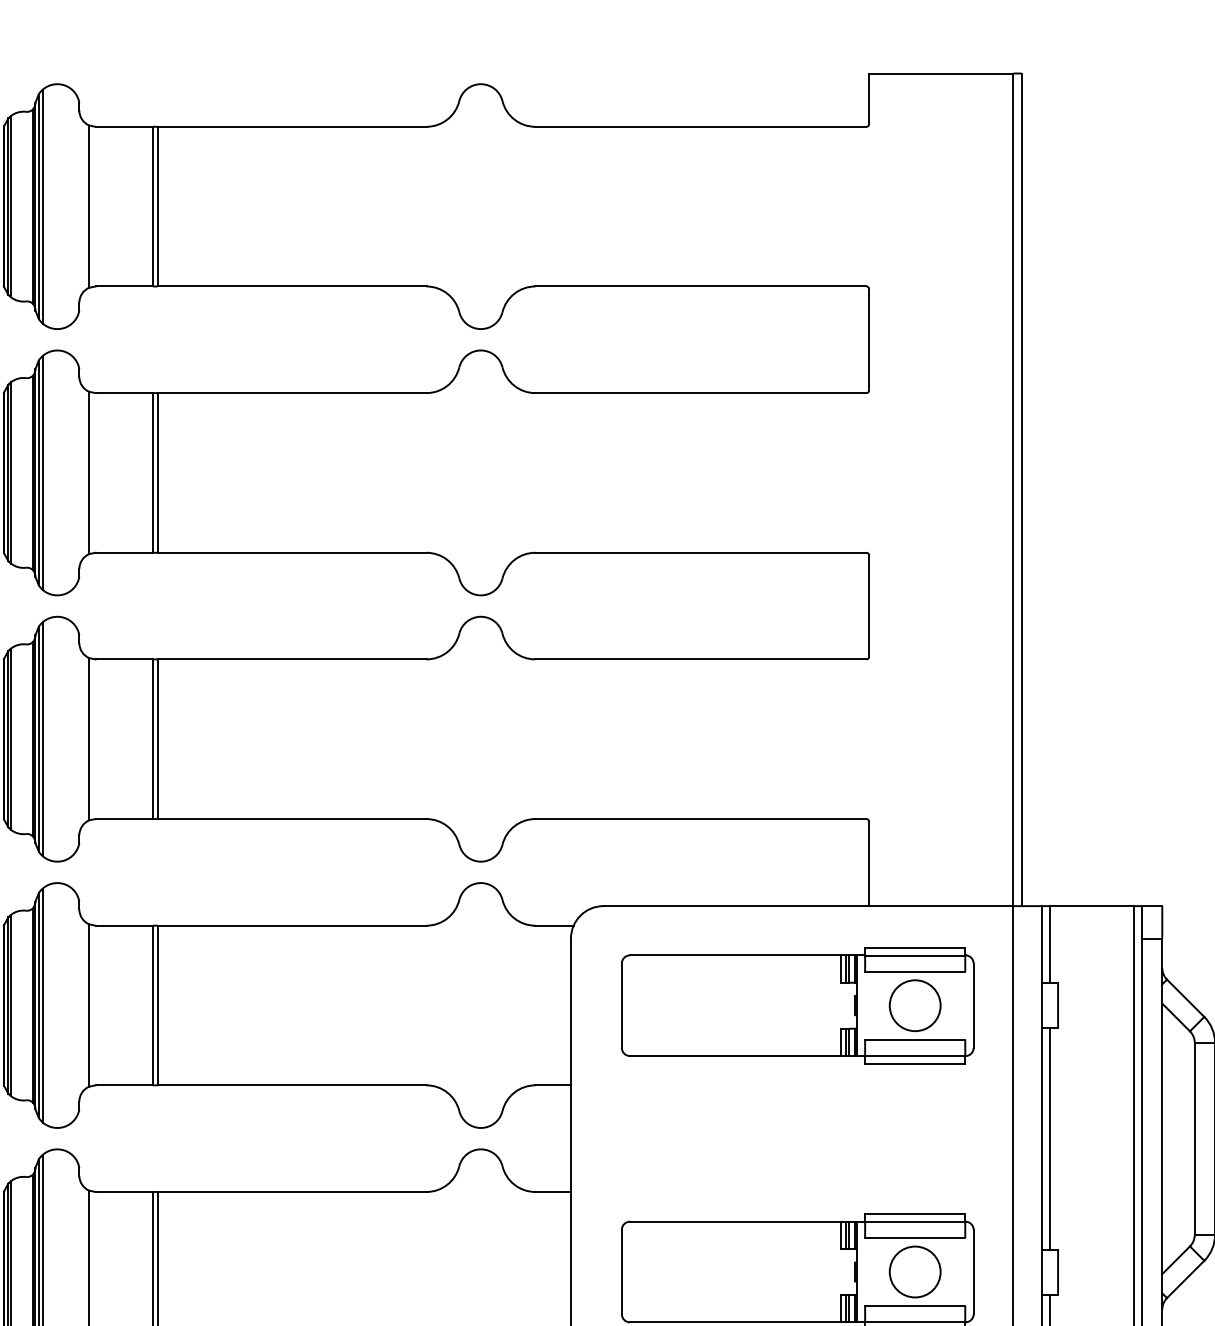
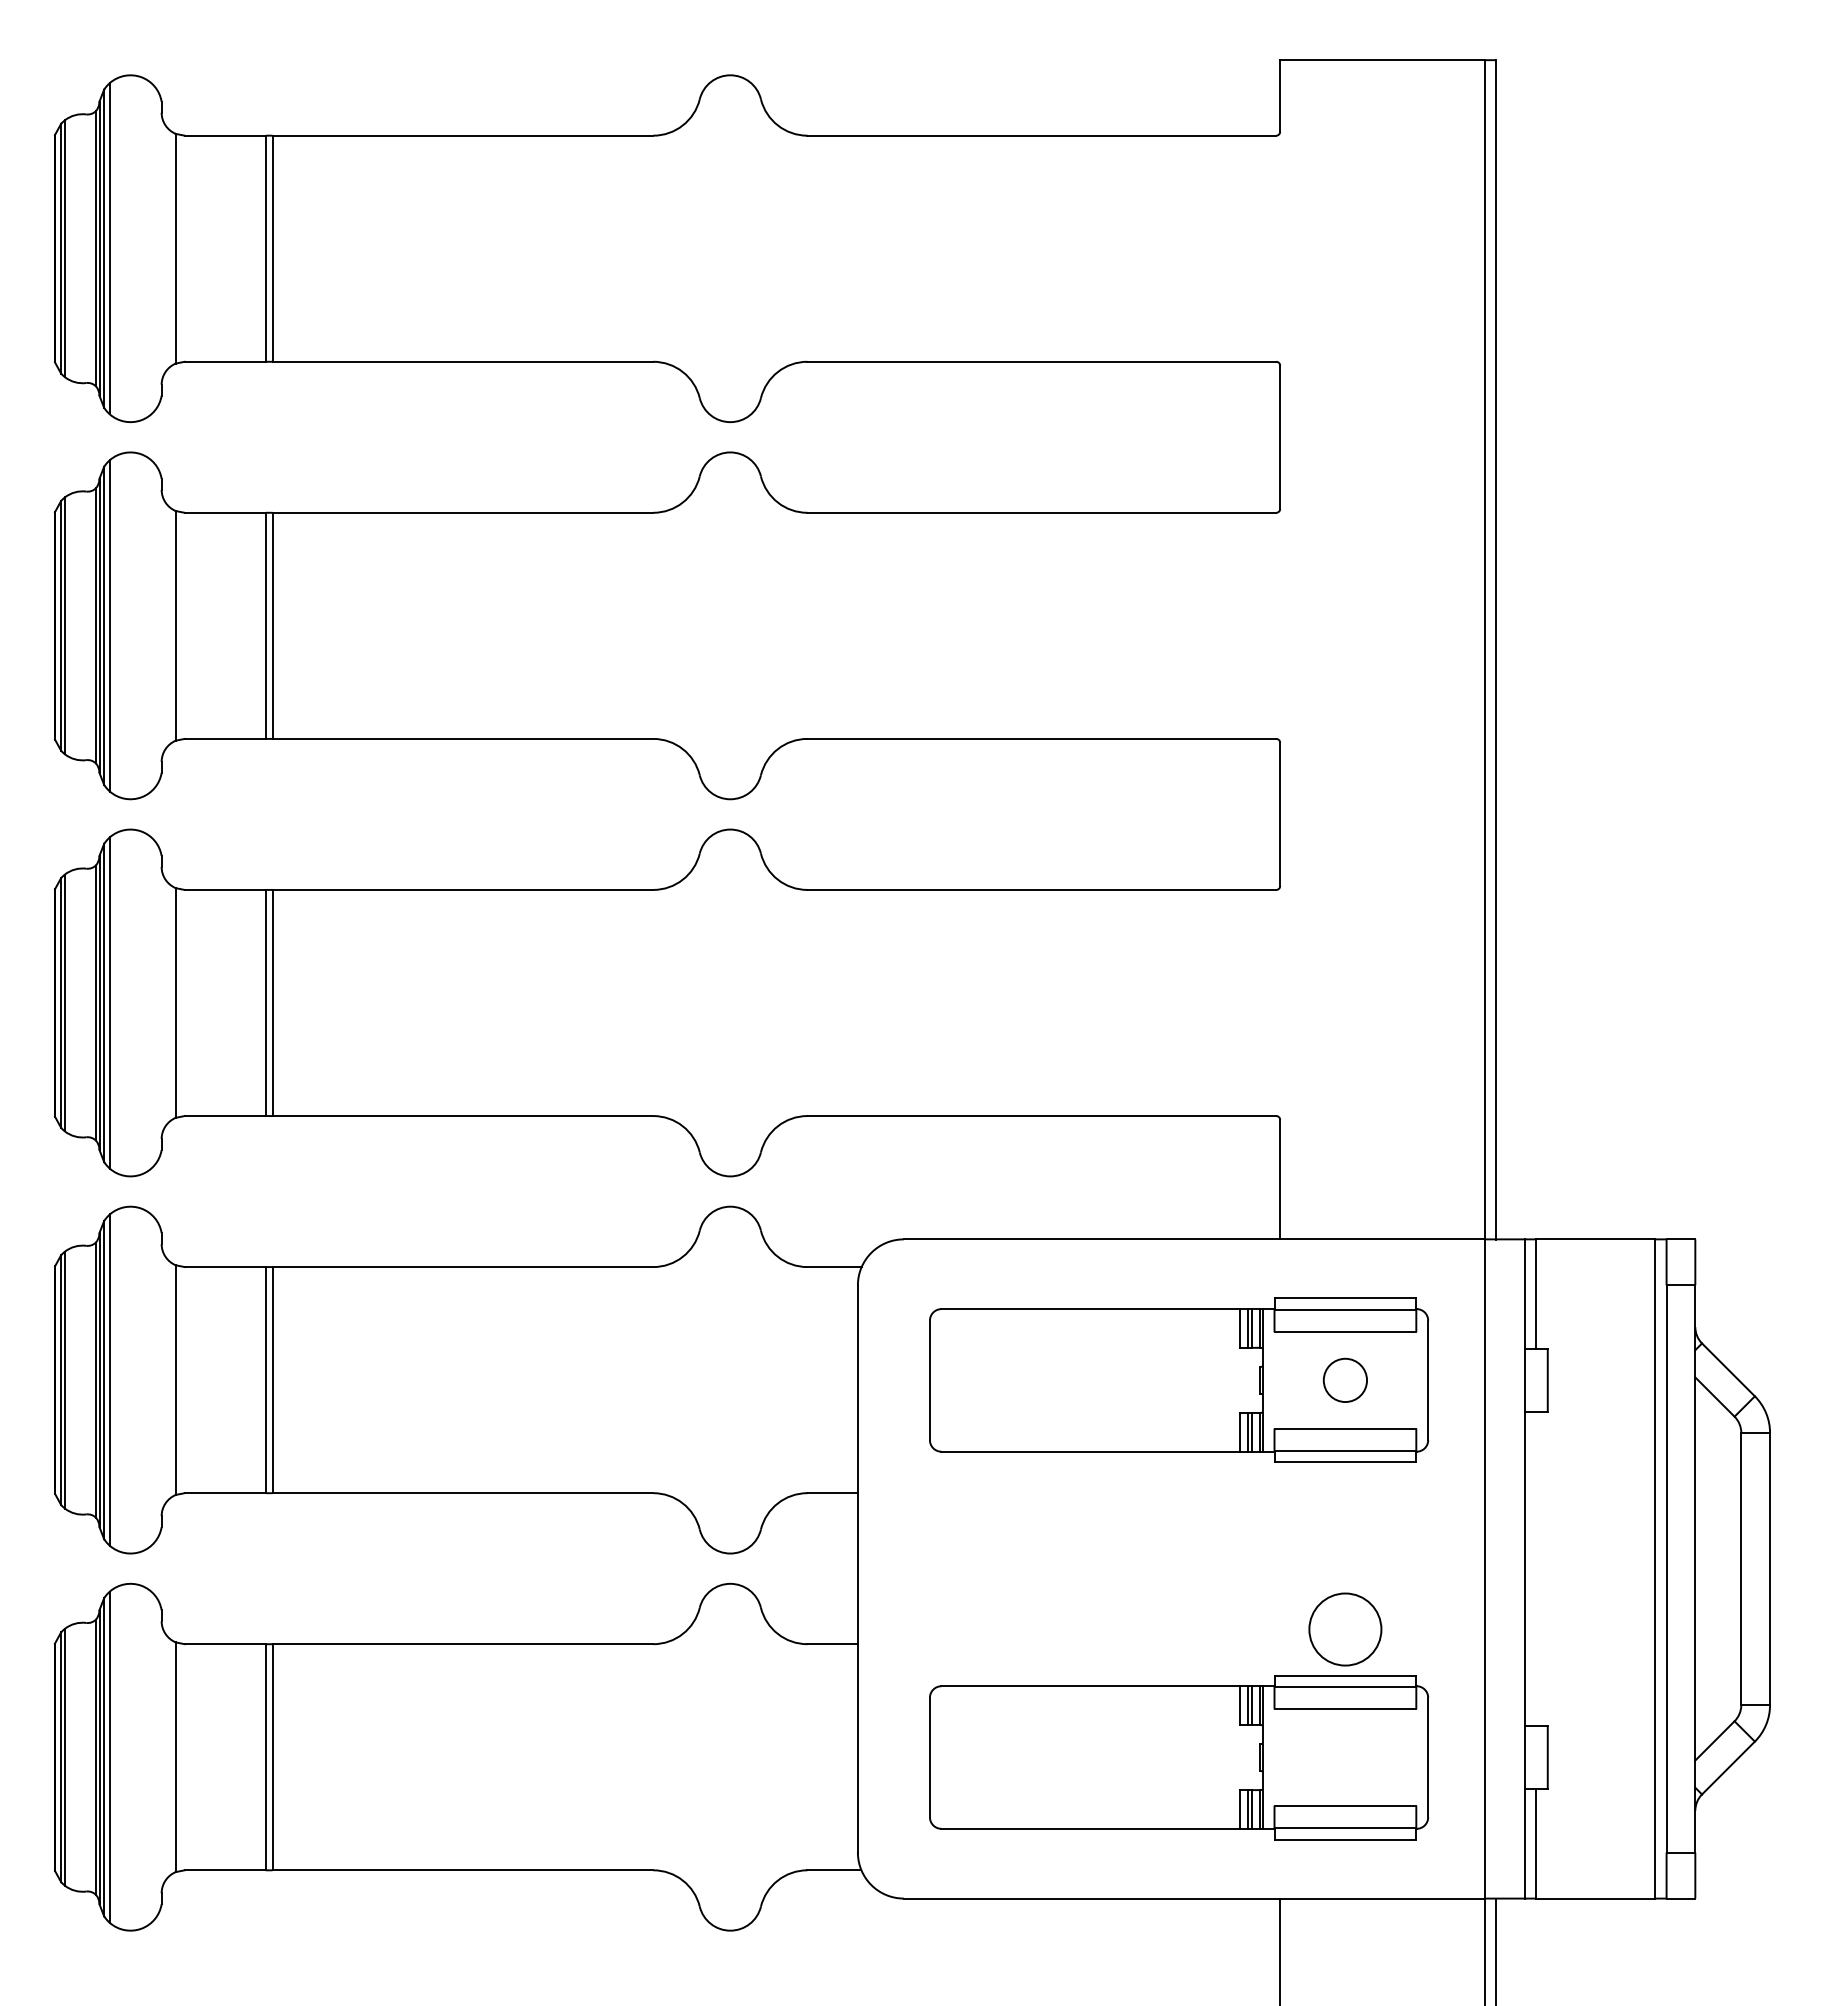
circle: (915, 1005) -> (1345, 1380), size x0.6
line: (1050, 1138) -> (1536, 1568), removed
circle: (915, 1271) -> (1345, 1629), moved

